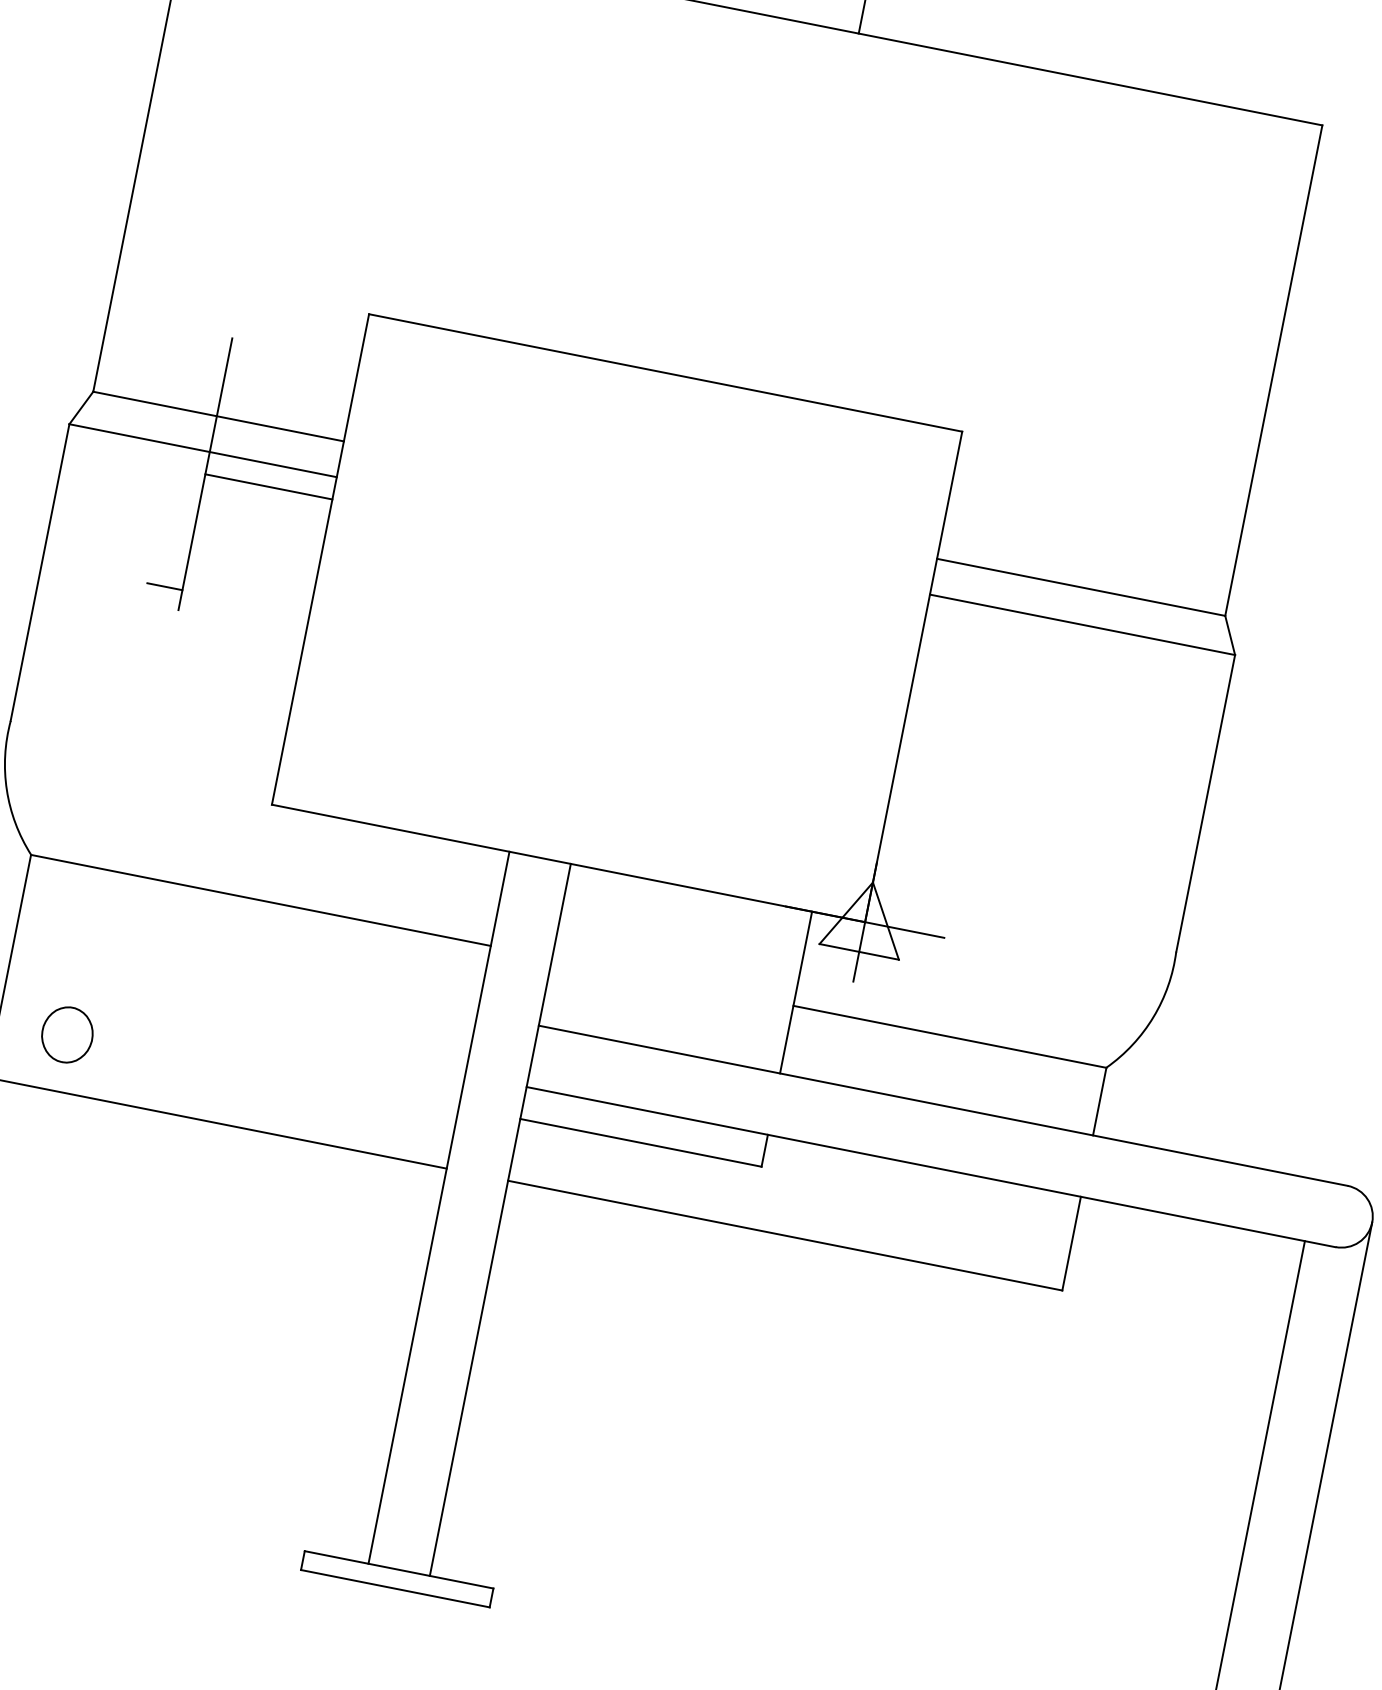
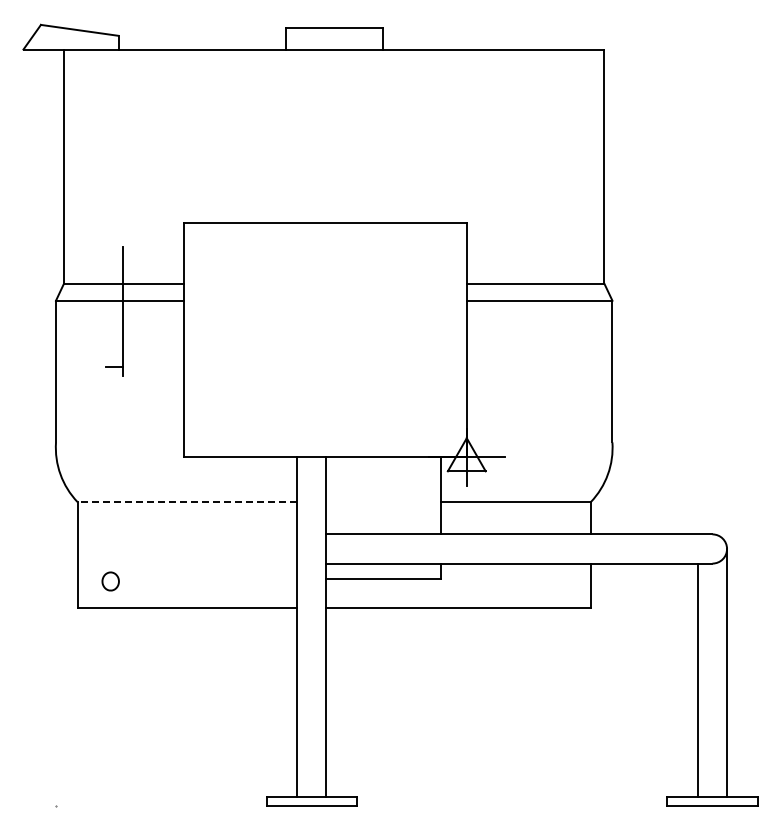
line: (269, 487) -> (153, 311), removed
line: (261, 901) -> (187, 502), solid -> dashed
part: (67, 1034) -> (110, 581), size x0.7

